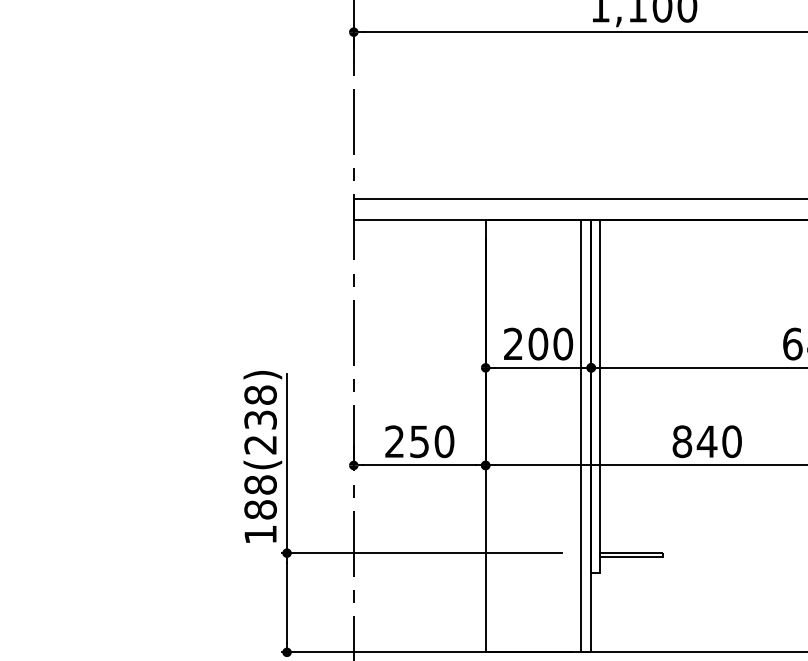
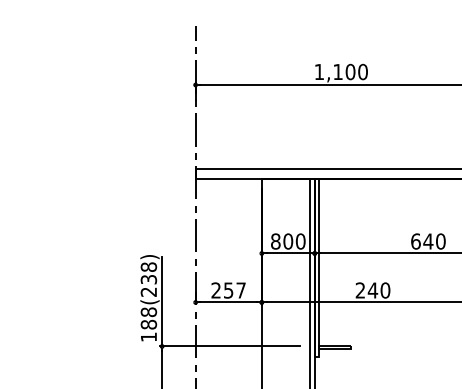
text: (512, 344) -> (275, 241), 200 -> 800
text: (445, 441) -> (241, 290), 250 -> 257
text: (682, 441) -> (360, 290), 840 -> 240

